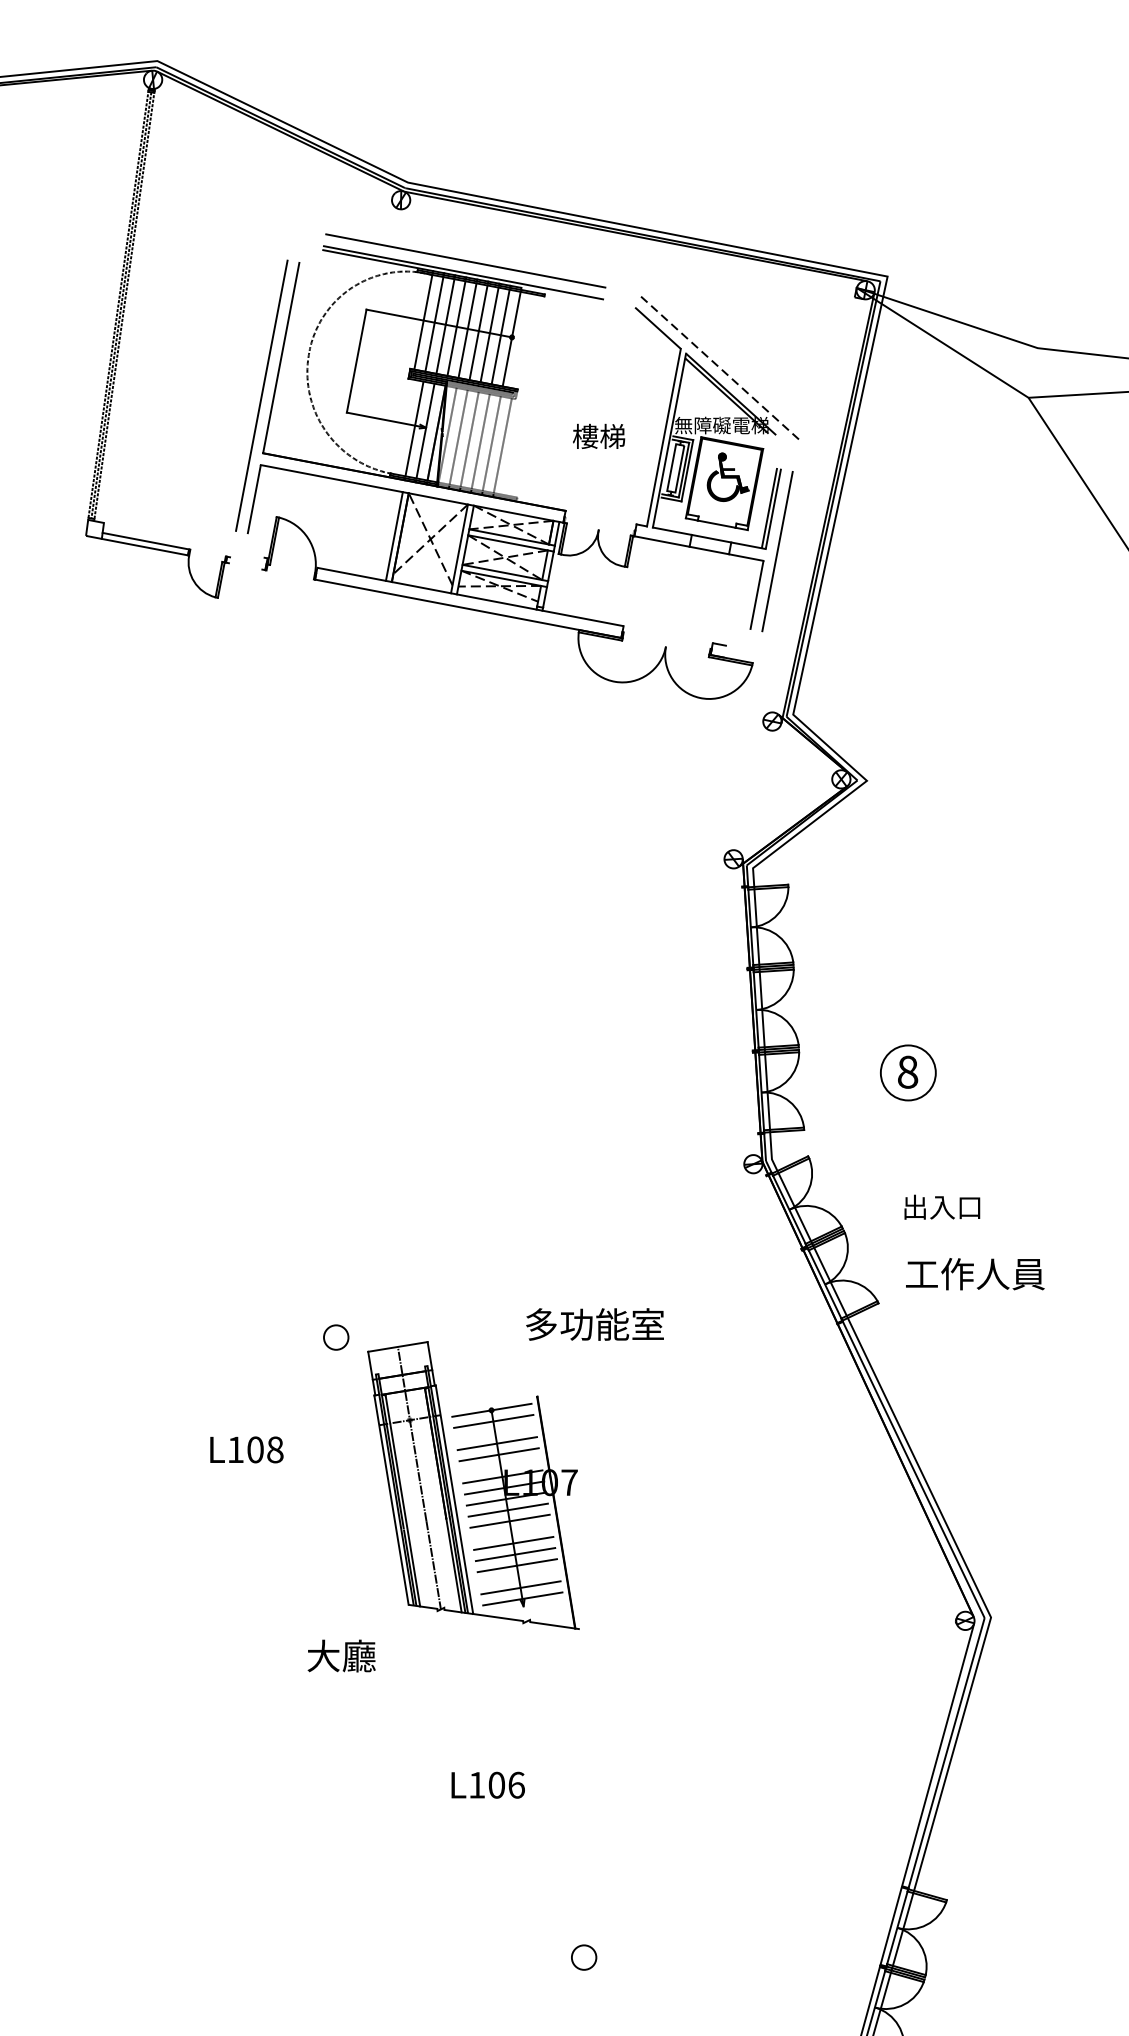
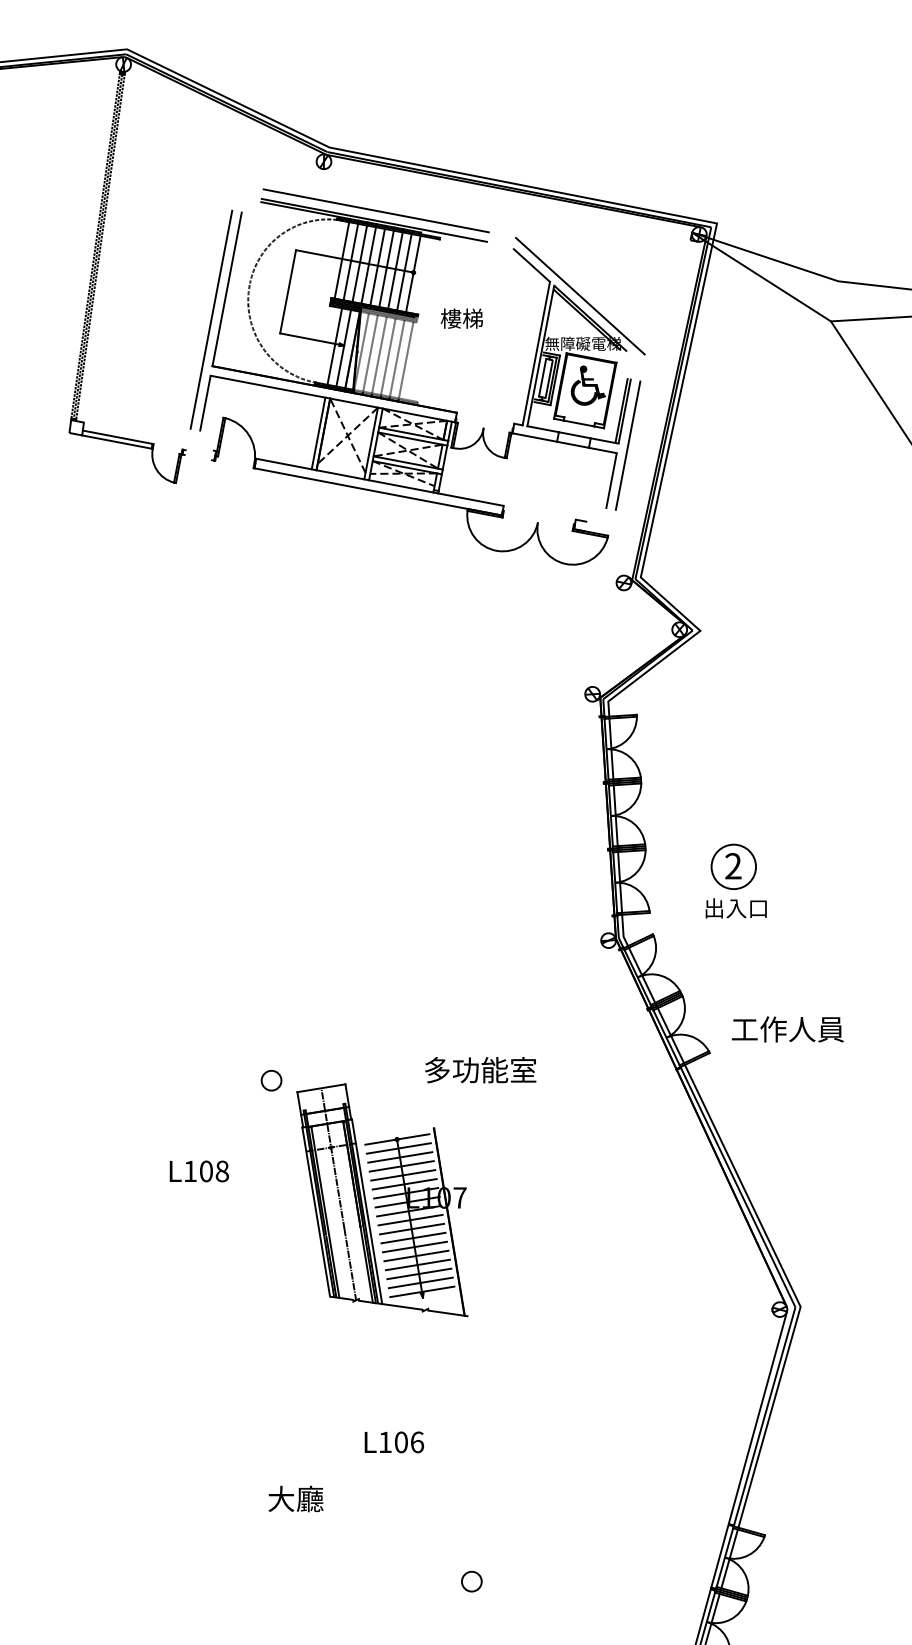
line: (718, 366) -> (580, 296), dashed -> solid
text: (598, 436) -> (461, 318), moved
text: (907, 1072) -> (733, 866), 8 -> 2
text: (941, 1207) -> (735, 908), moved
line: (495, 1432) -> (400, 1157), added
line: (500, 1466) -> (404, 1184), added
line: (511, 1531) -> (413, 1237), added
line: (519, 1576) -> (419, 1273), added
text: (341, 1655) -> (295, 1498), moved

